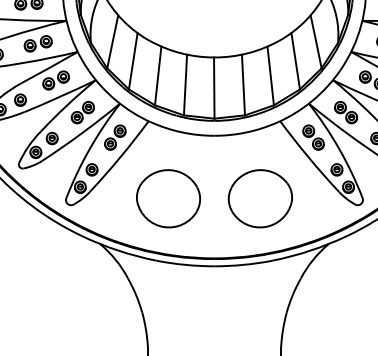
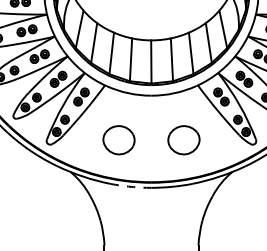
part: (167, 199) -> (118, 140), size x0.7
part: (259, 199) -> (183, 140), size x0.7
arc: (186, 264) -> (131, 186), solid -> dashed

